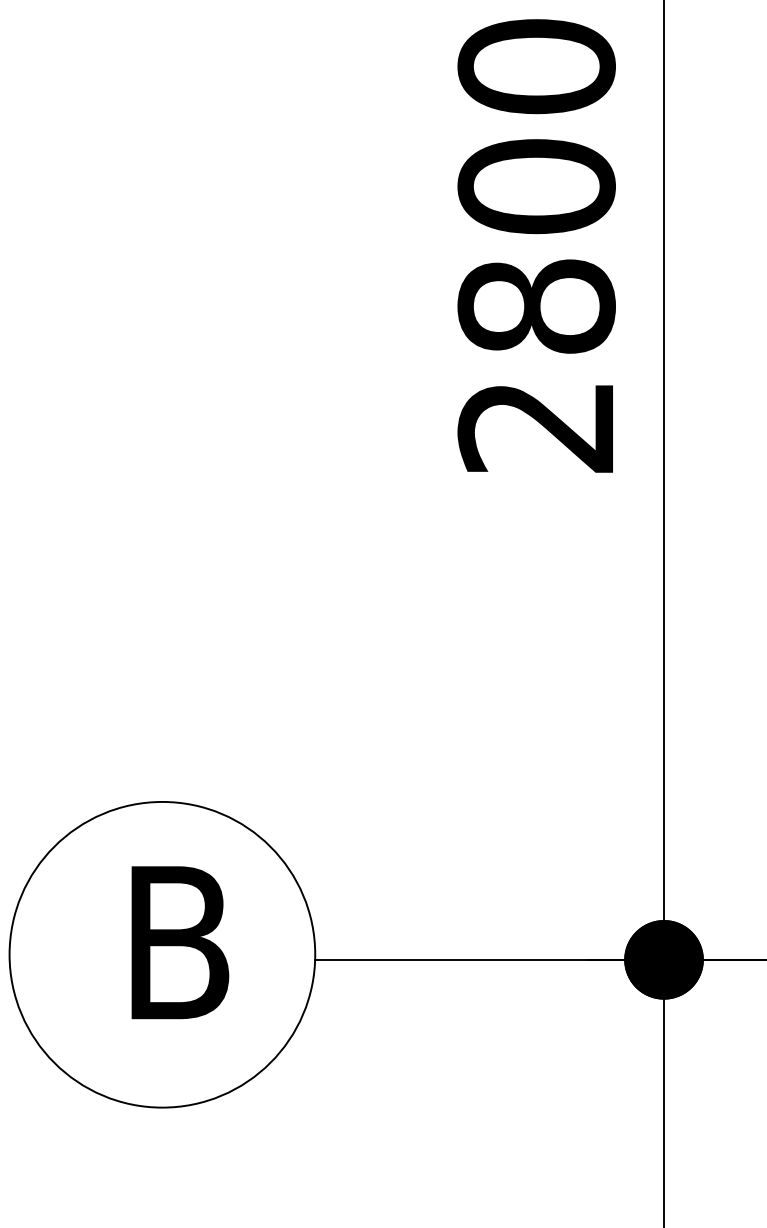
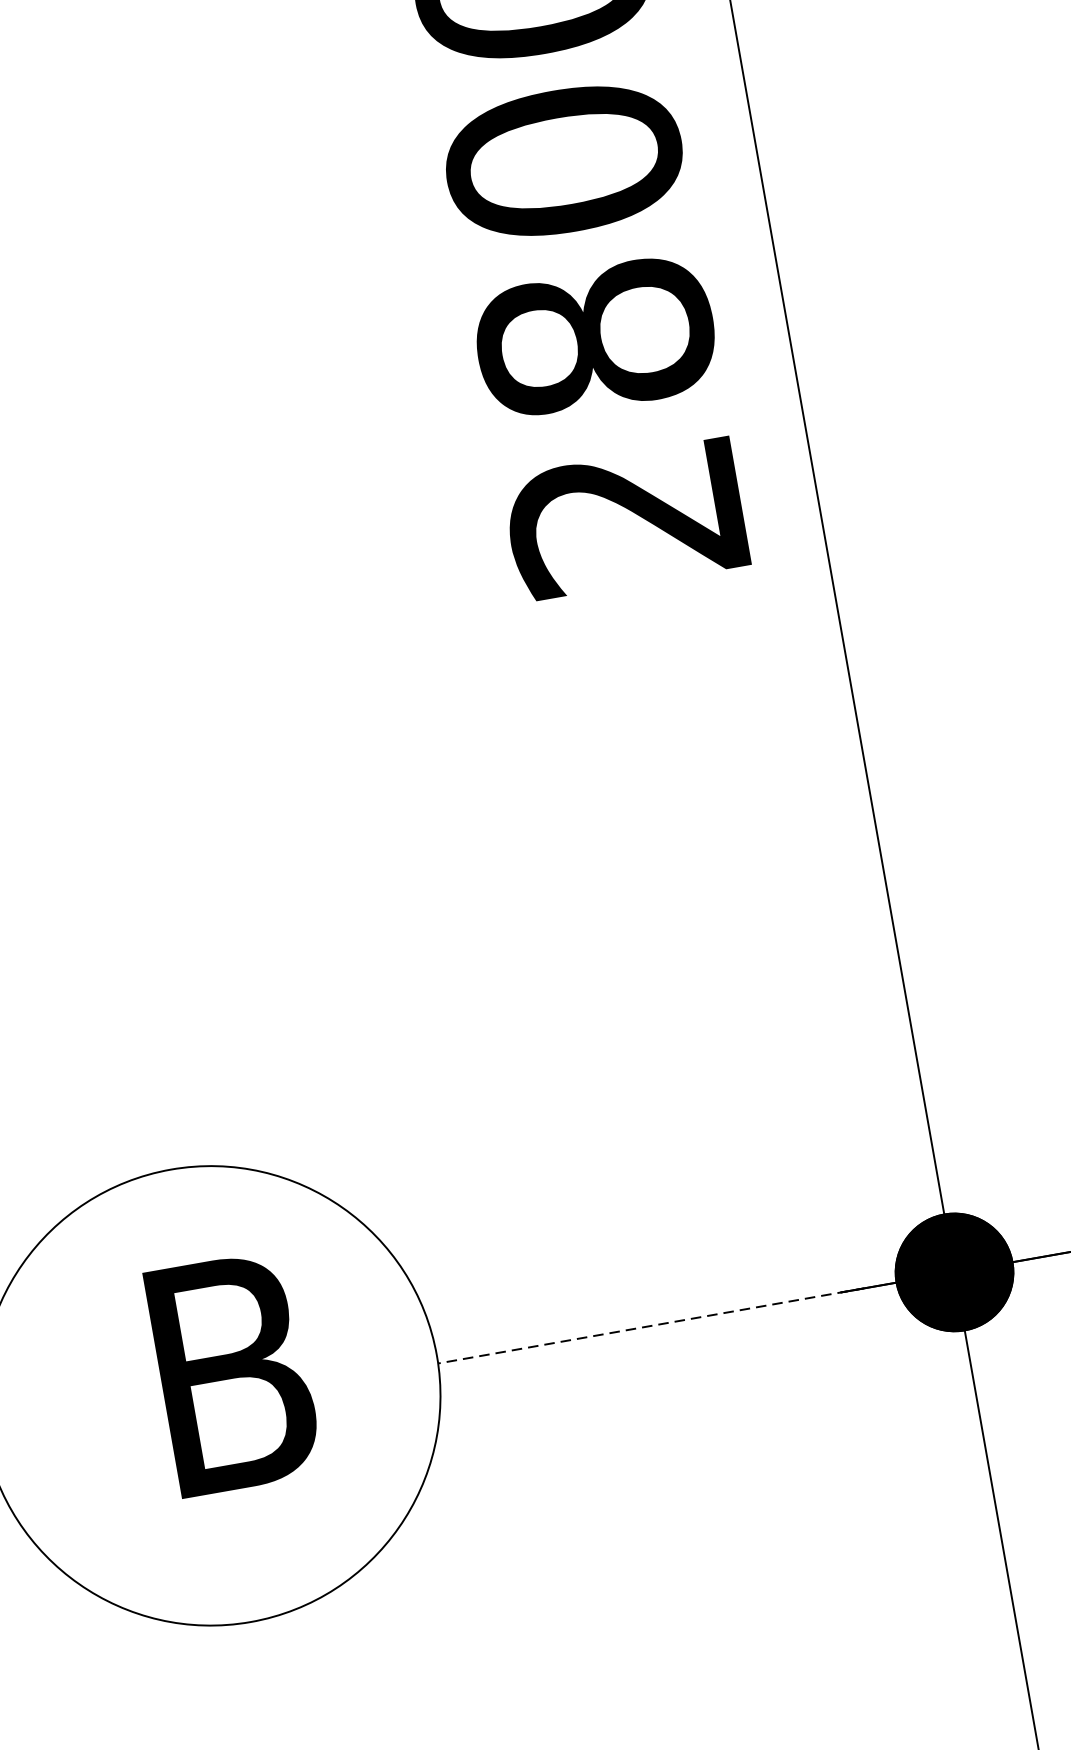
line: (459, 959) -> (651, 1325), solid -> dashed

